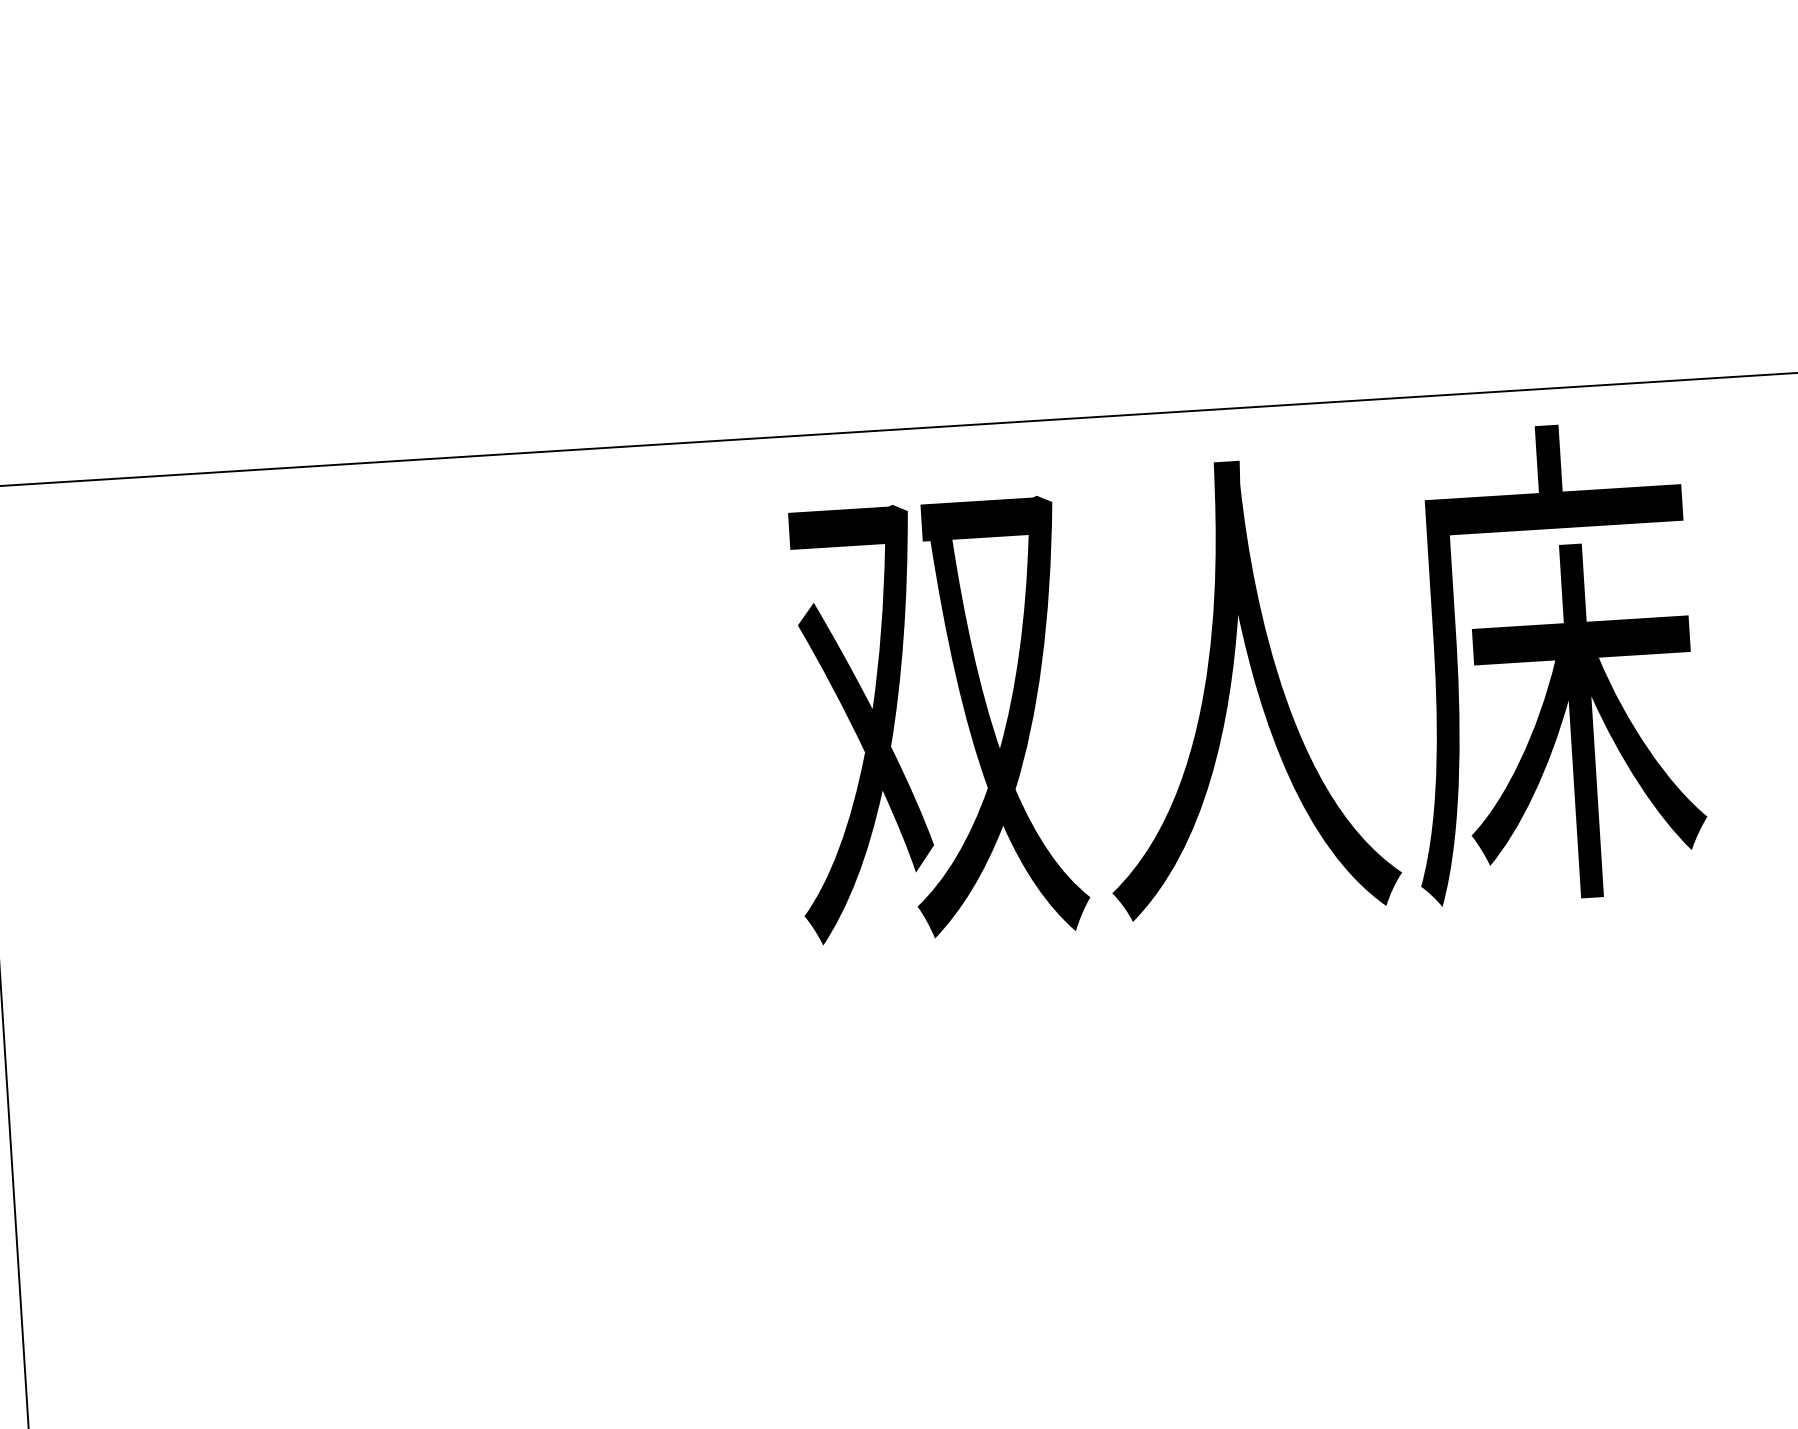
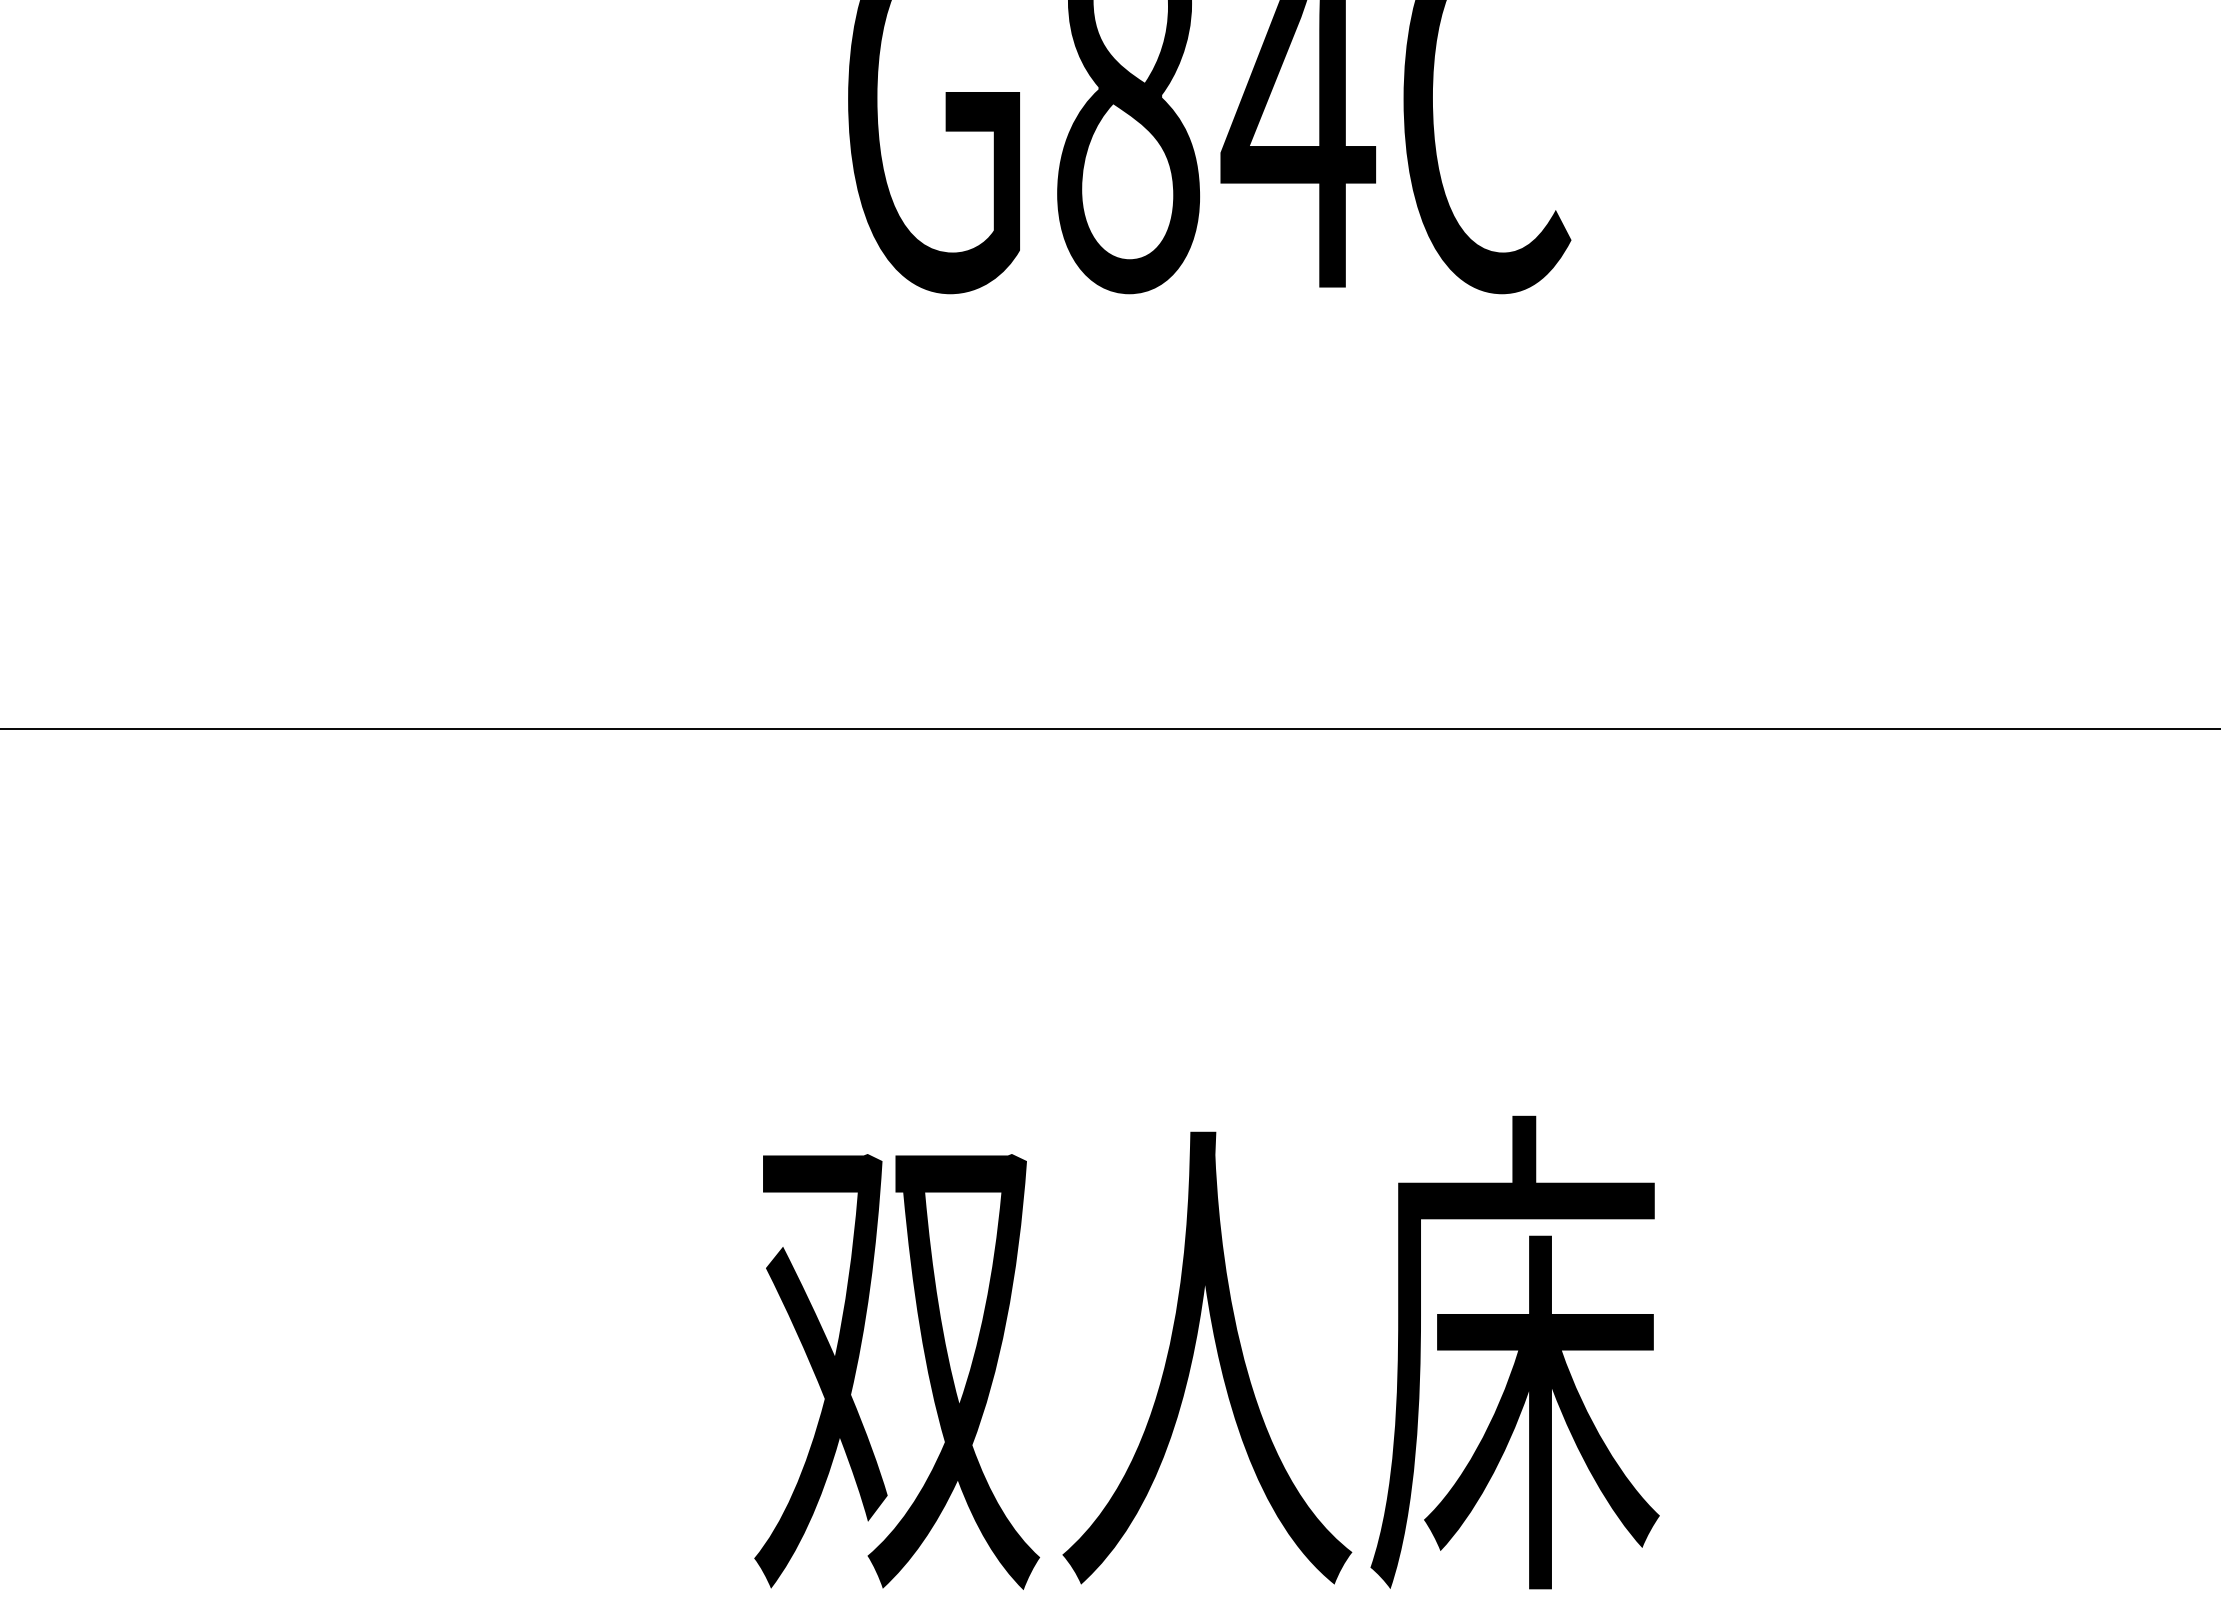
text: (1243, 682) -> (1206, 1352), moved

